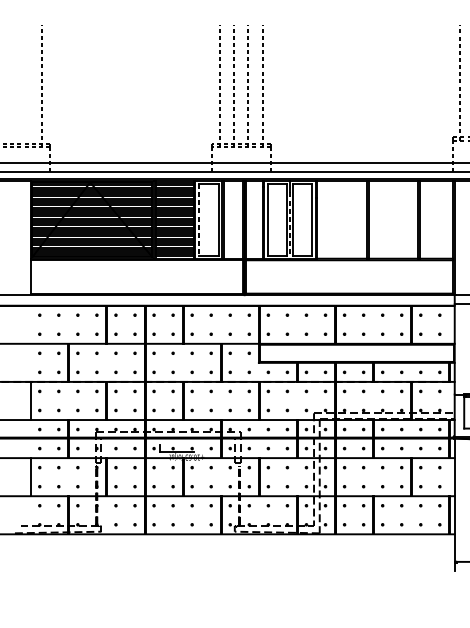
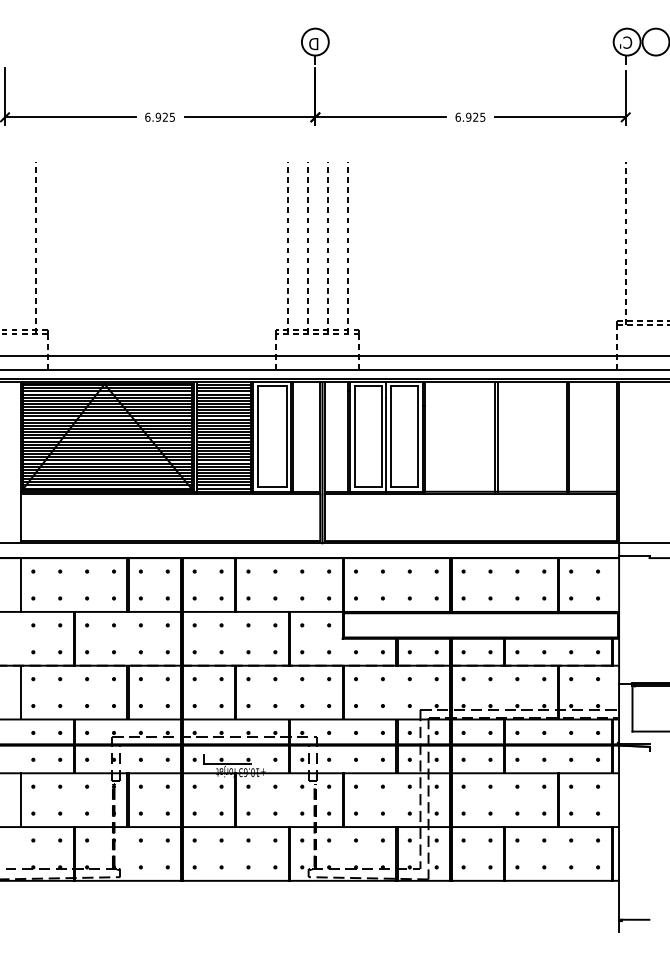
line: (198, 220) -> (257, 437), dashed -> solid
line: (289, 225) -> (386, 445), dashed -> solid
line: (31, 324) -> (21, 584), added

